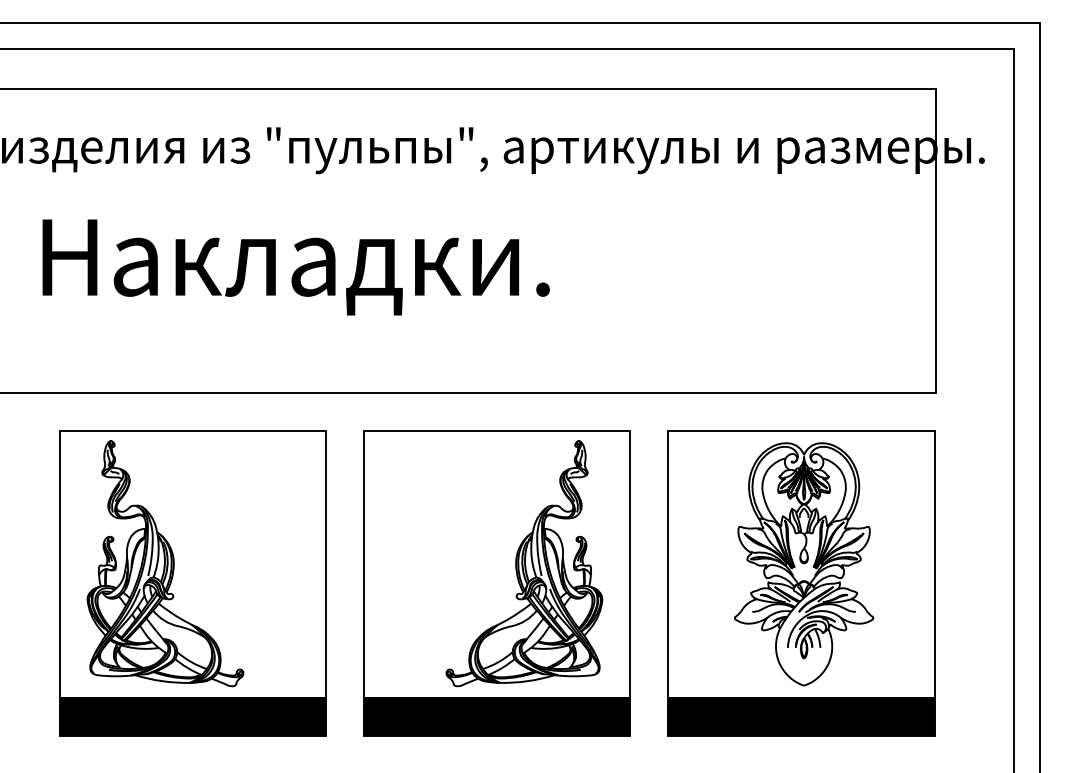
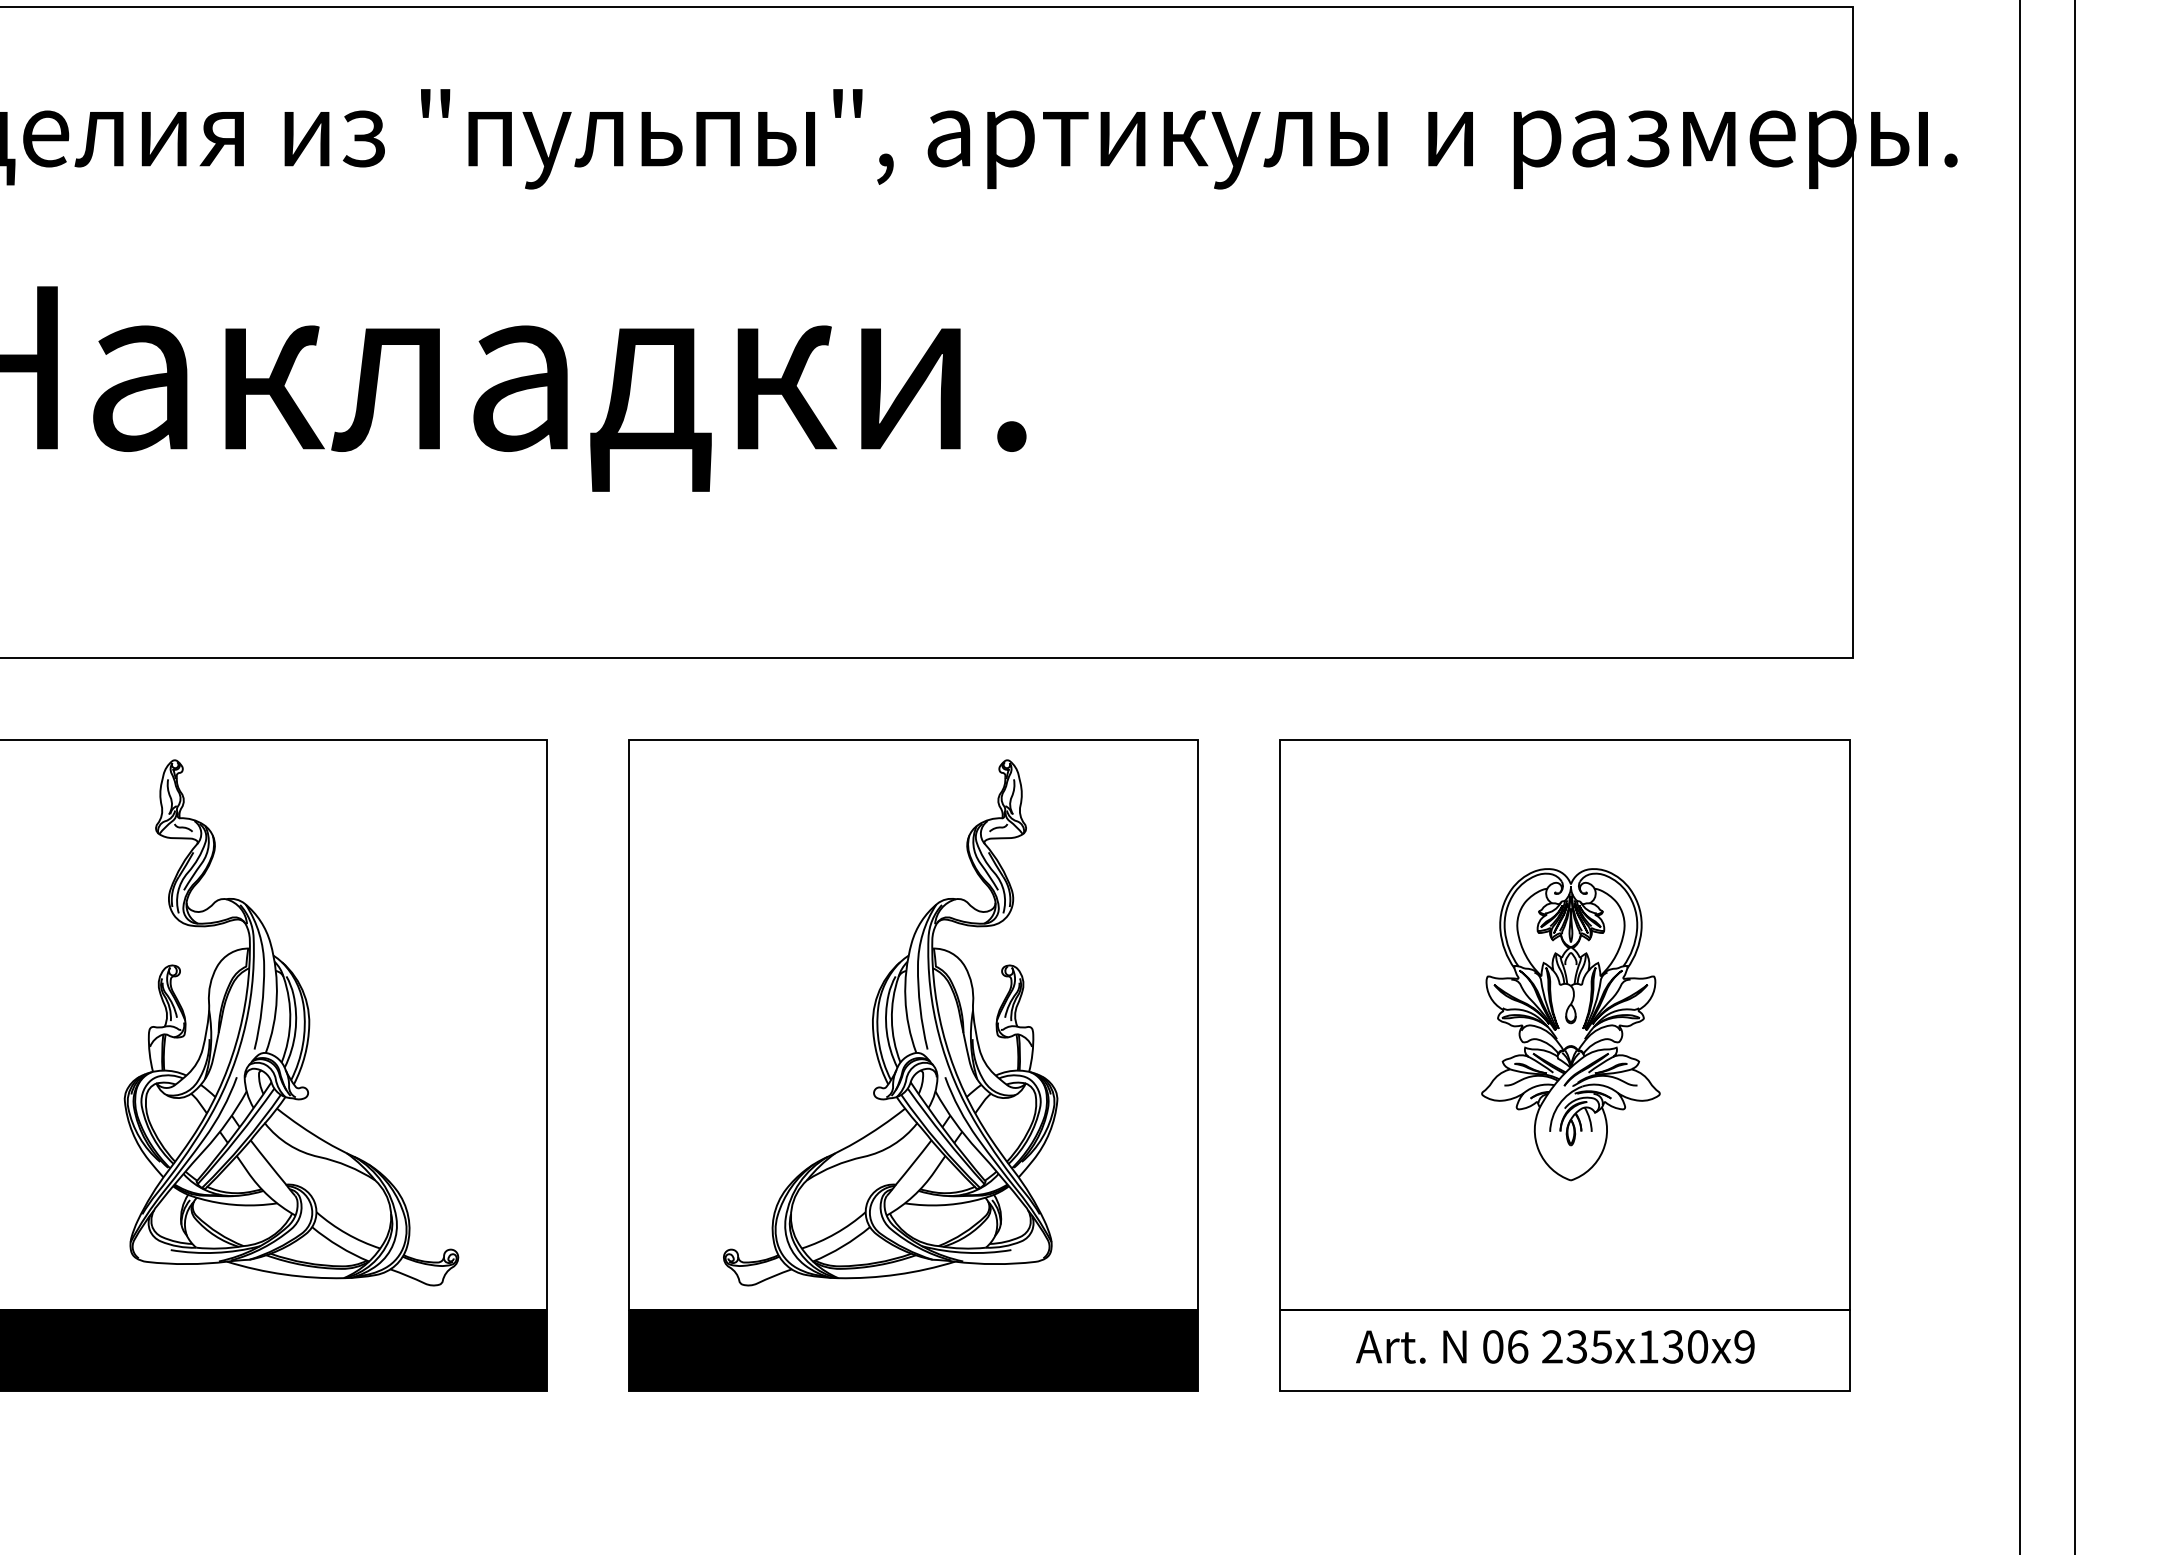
part: (165, 563) -> (291, 1022), moved
part: (524, 563) -> (890, 1022), moved
part: (804, 564) -> (1571, 1024), size x0.6
fill: (801, 716) -> (1565, 1350), removed

